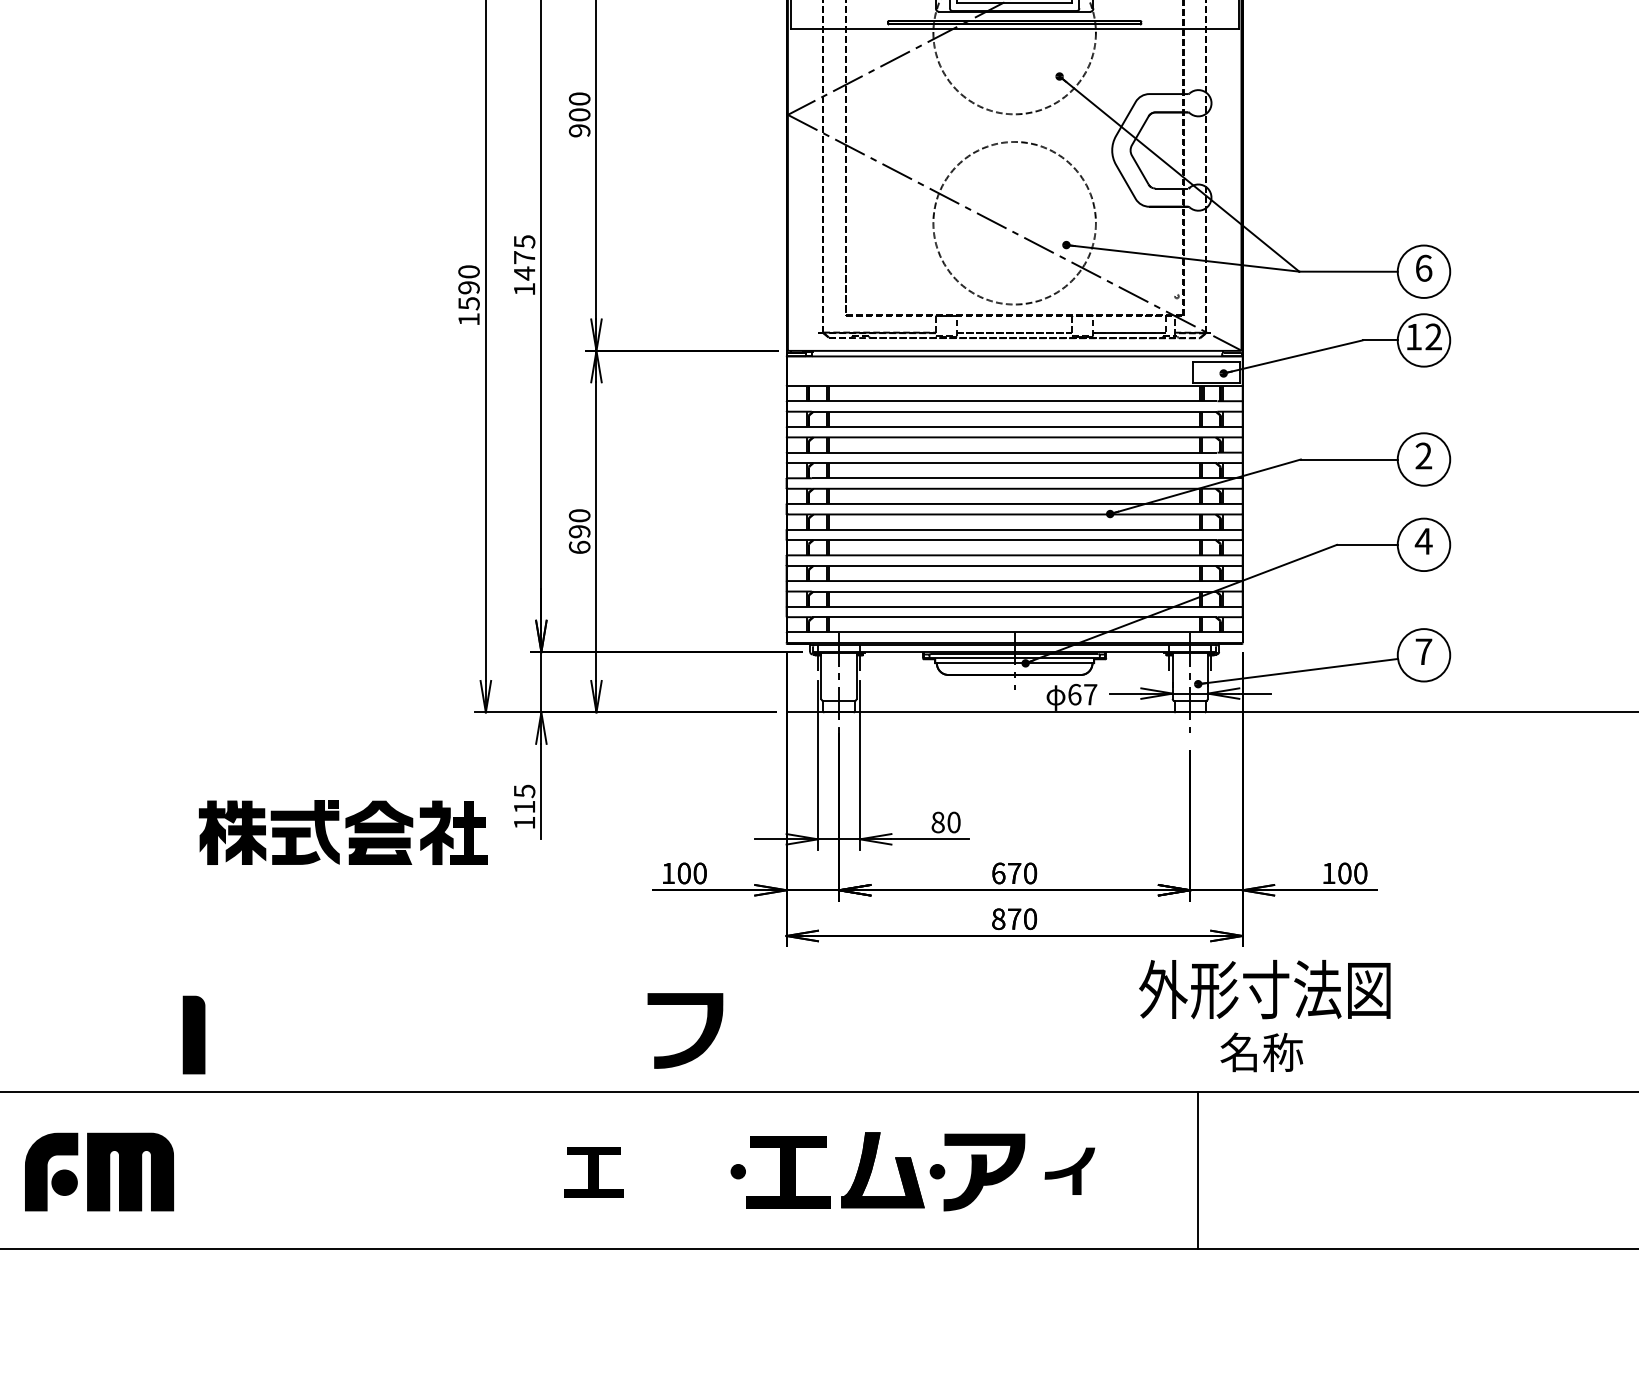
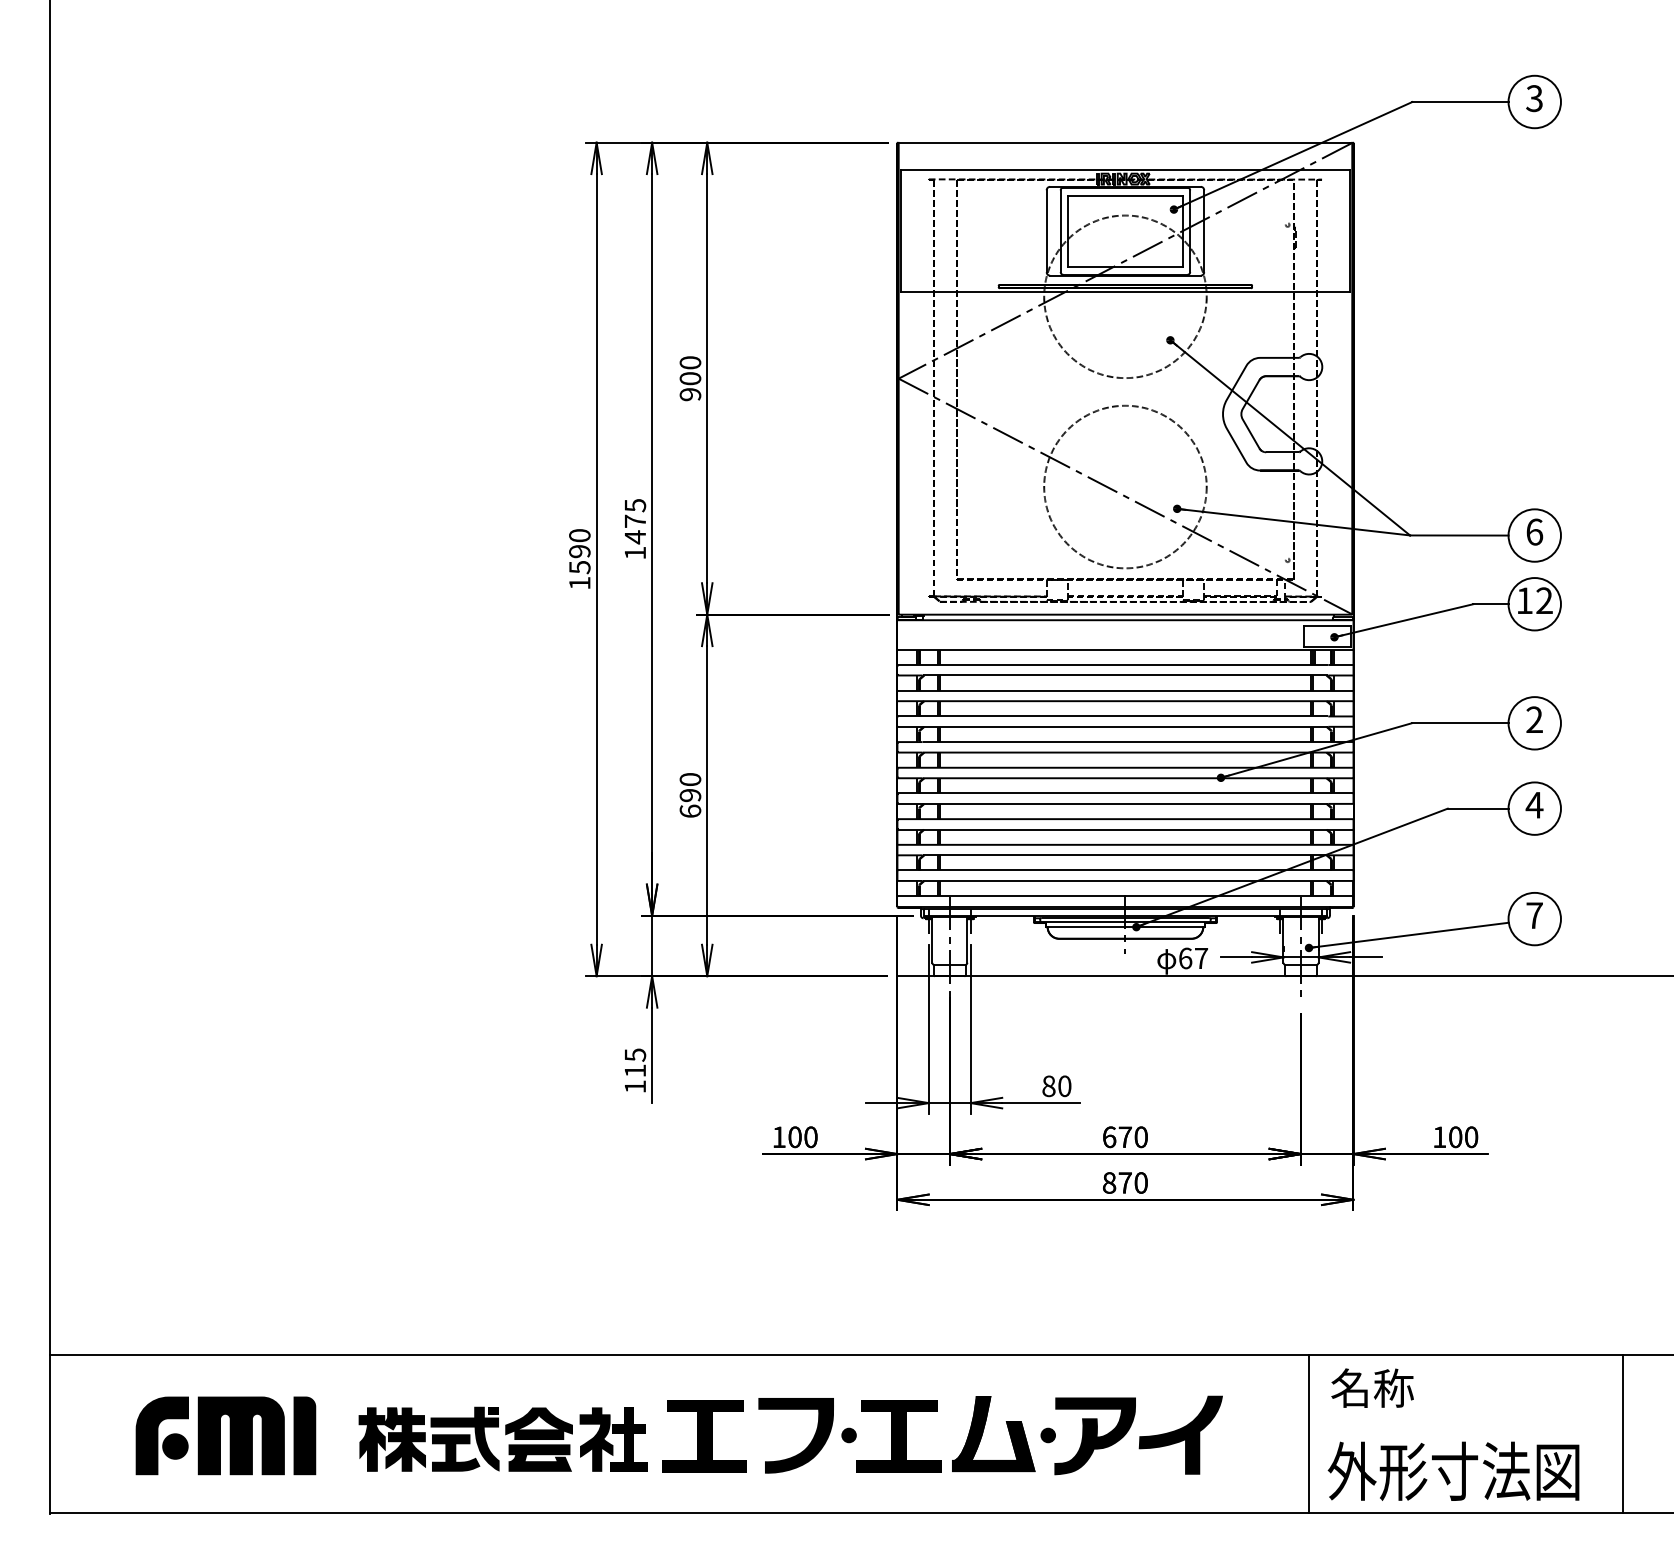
part: (342, 831) -> (502, 1438), moved
text: (1264, 988) -> (1453, 1470), moved
part: (193, 1034) -> (304, 1435), moved
part: (697, 1039) -> (808, 1444), moved
text: (1261, 1051) -> (1372, 1387), moved
line: (1512, 1169) -> (1623, 1433), added
part: (1069, 1170) -> (1180, 1434), size x1.67
part: (593, 1172) -> (704, 1436), size x1.43

